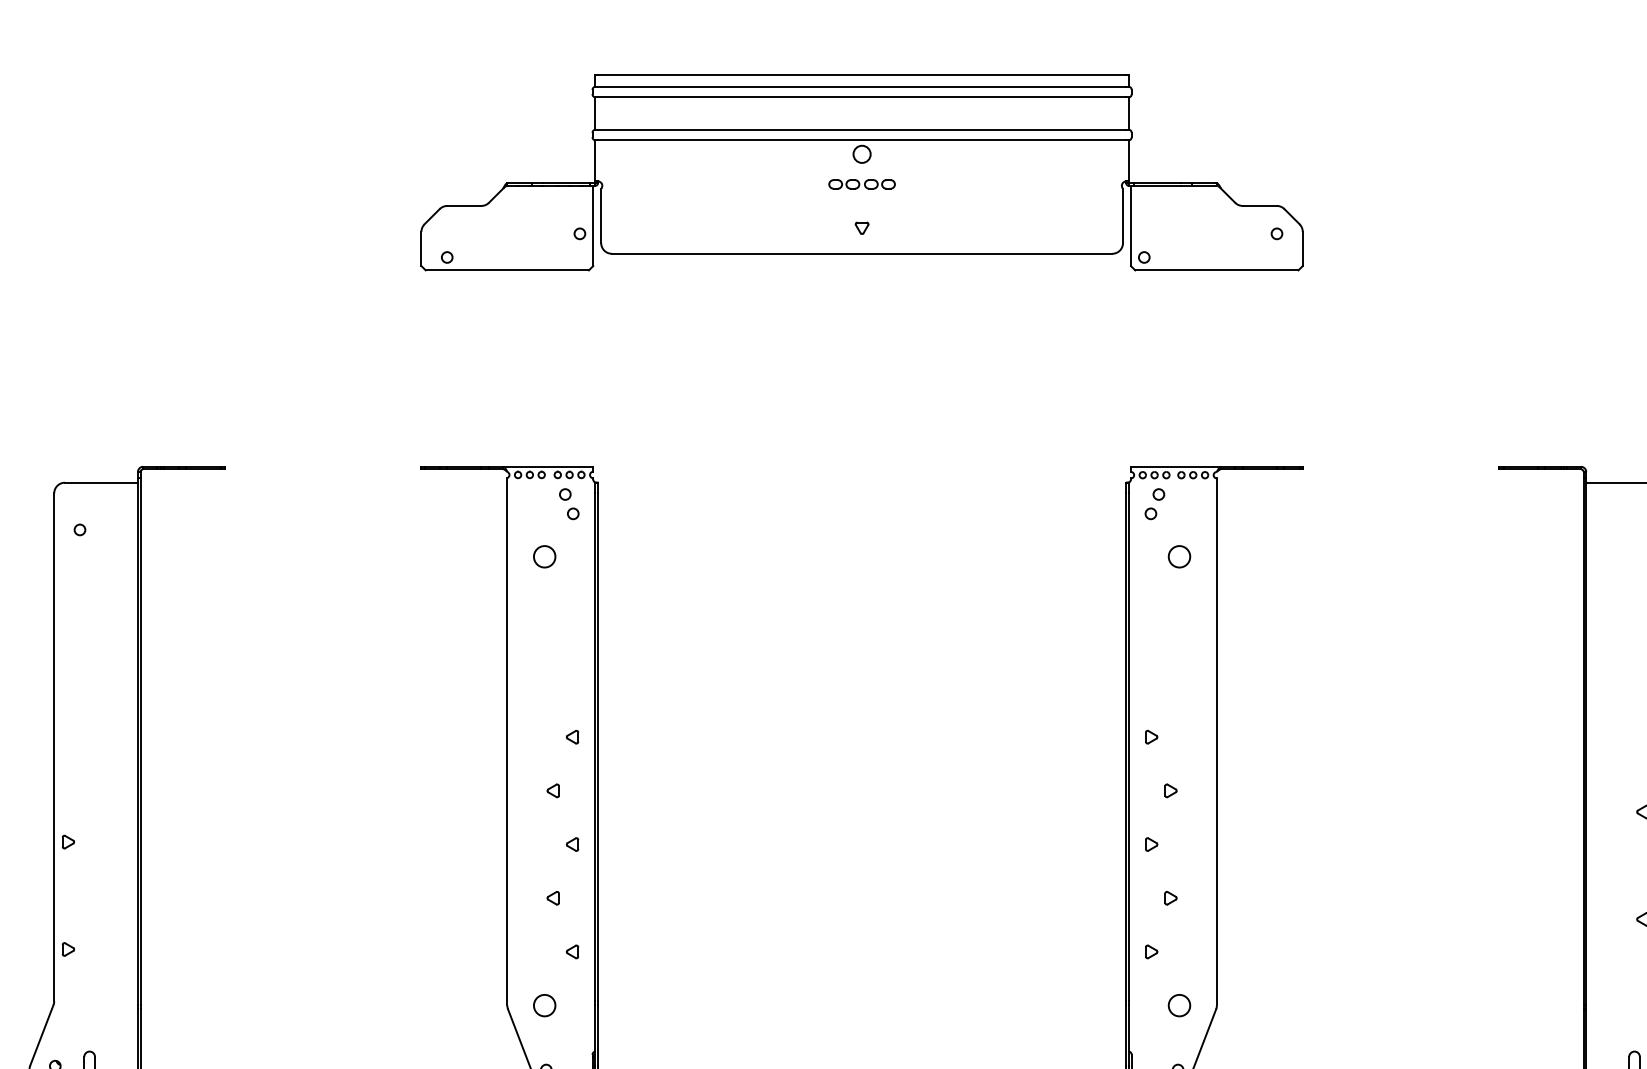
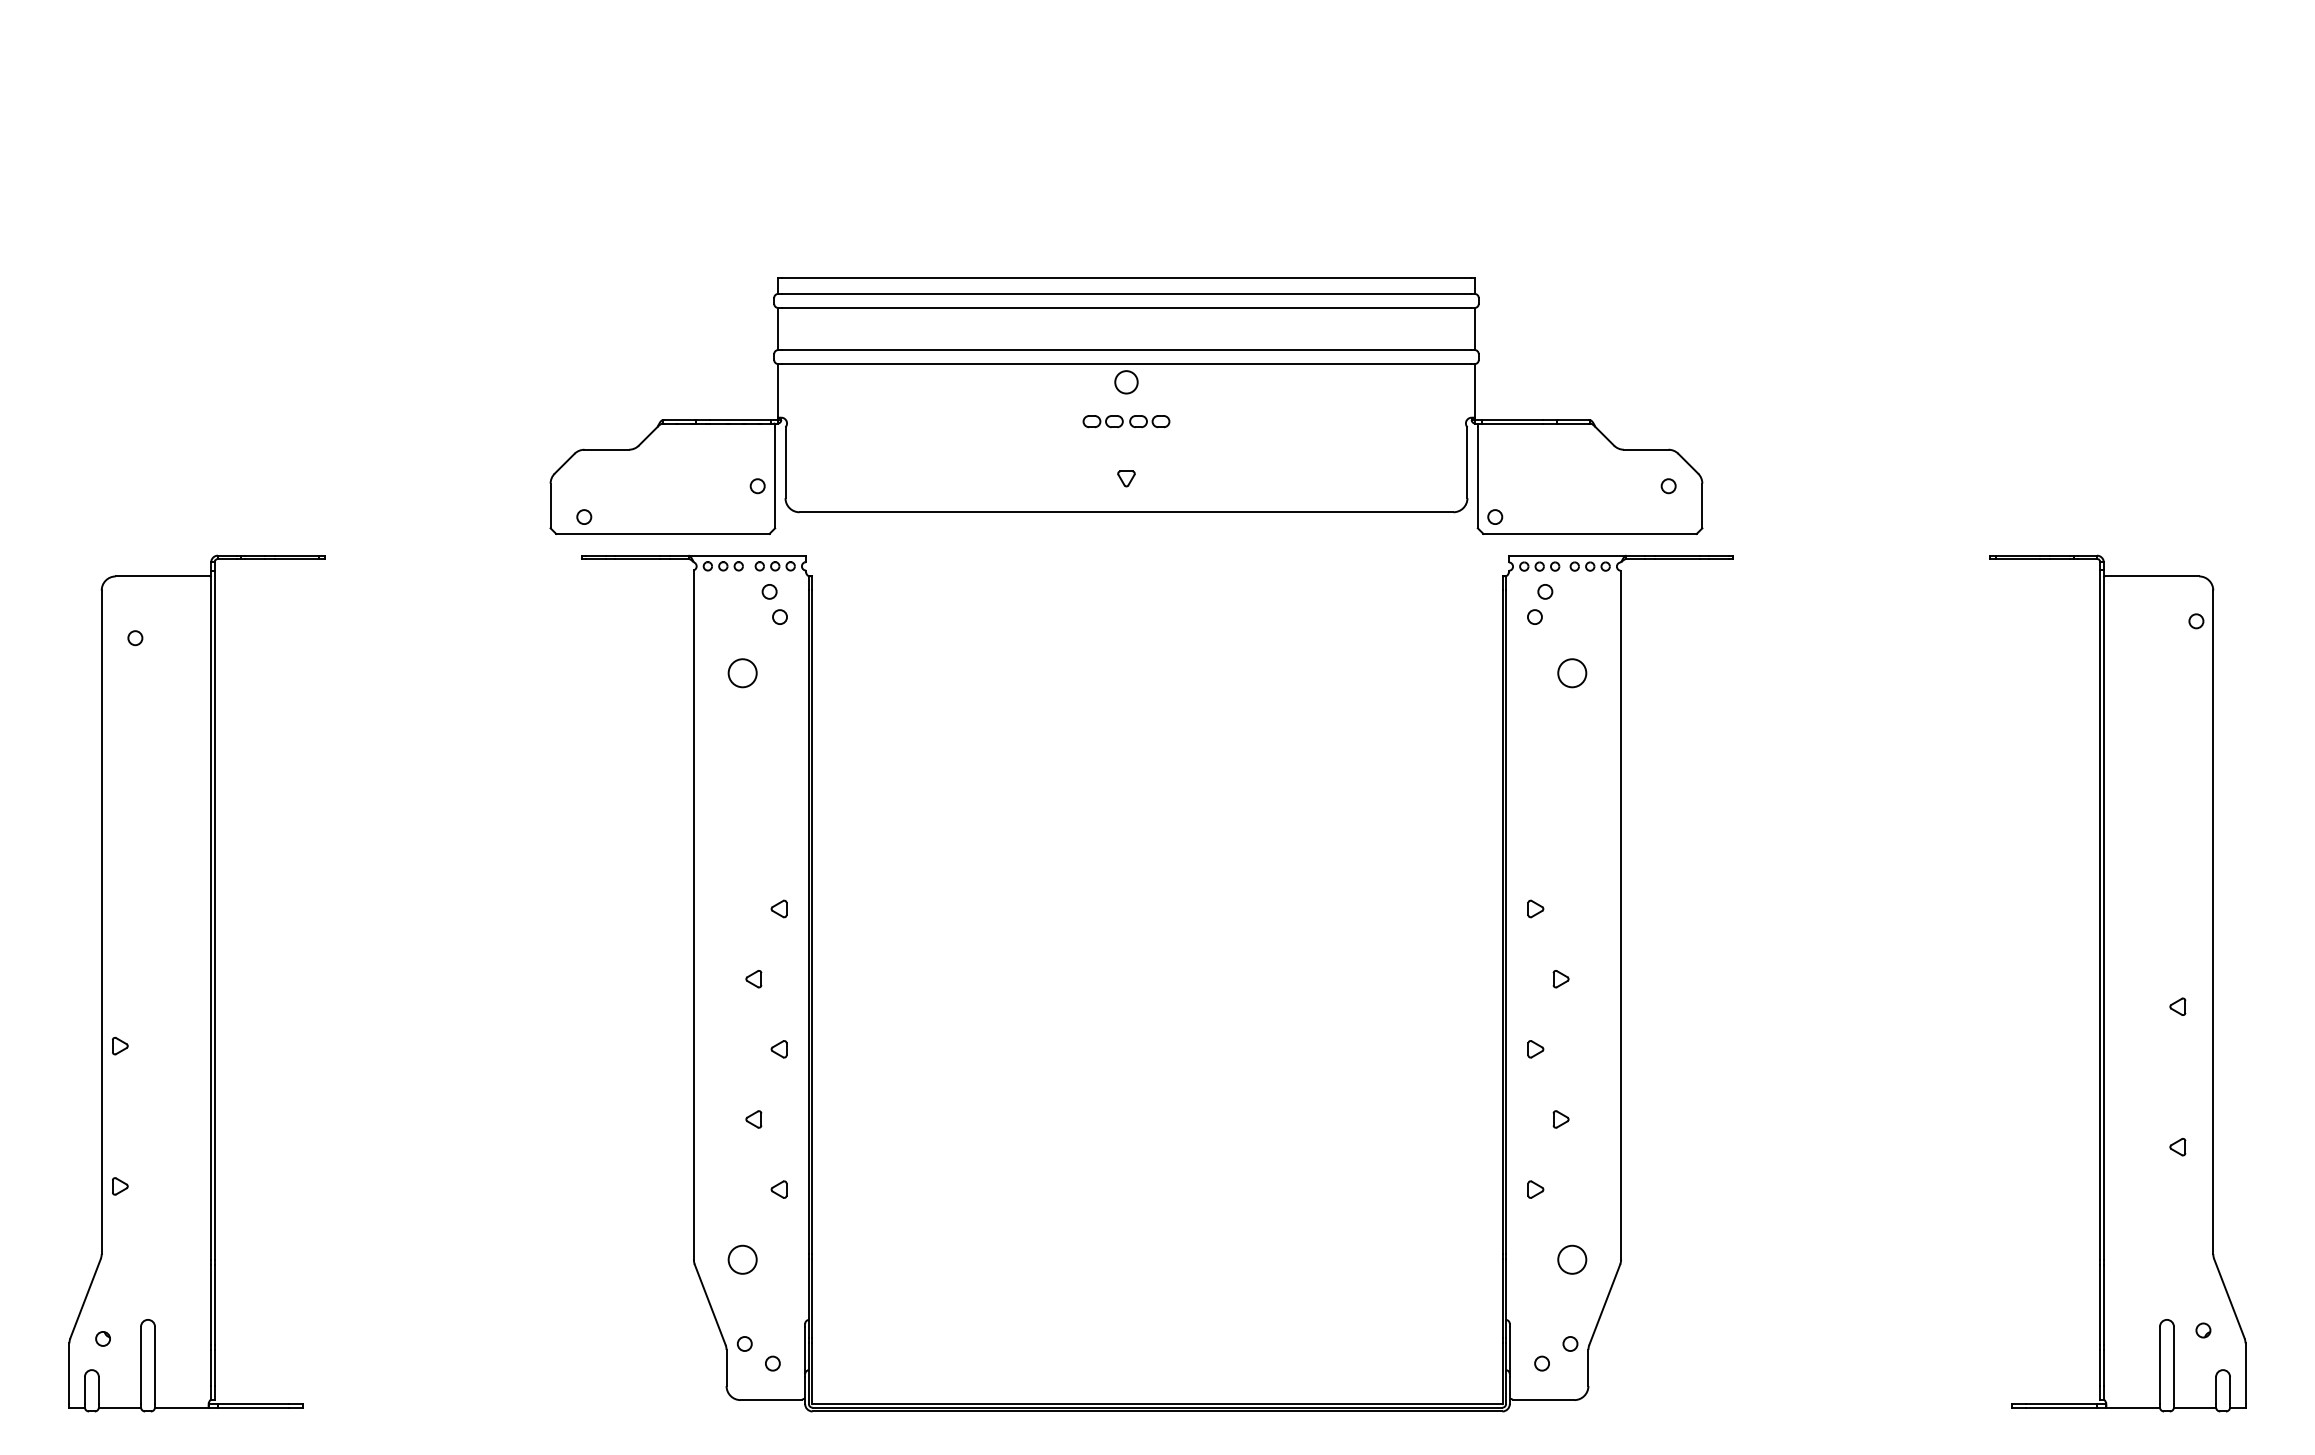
part: (862, 172) -> (1126, 405), moved

